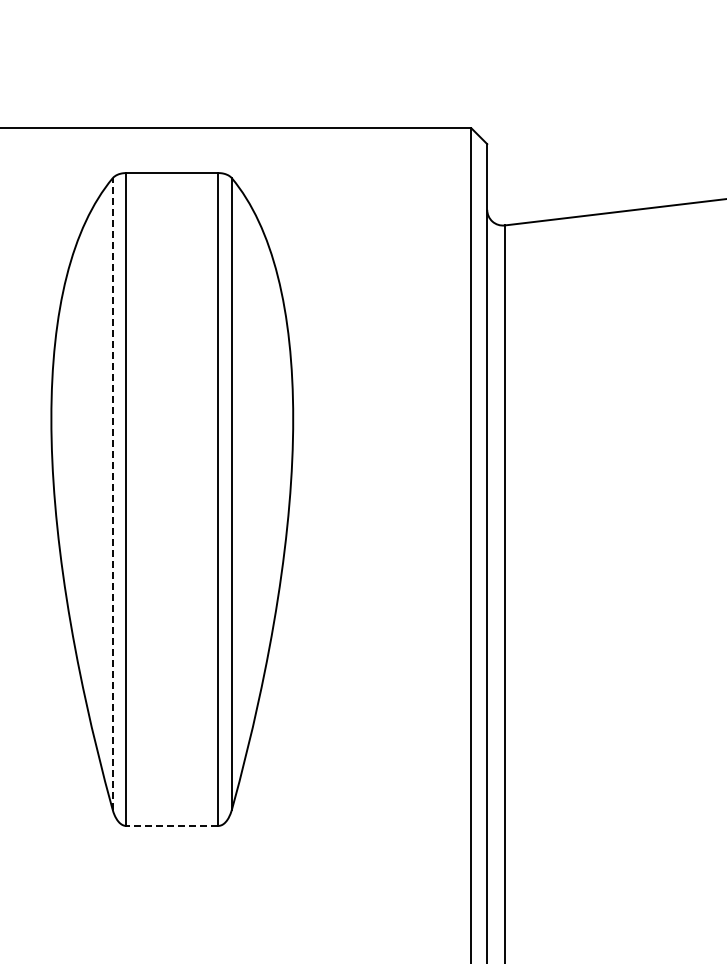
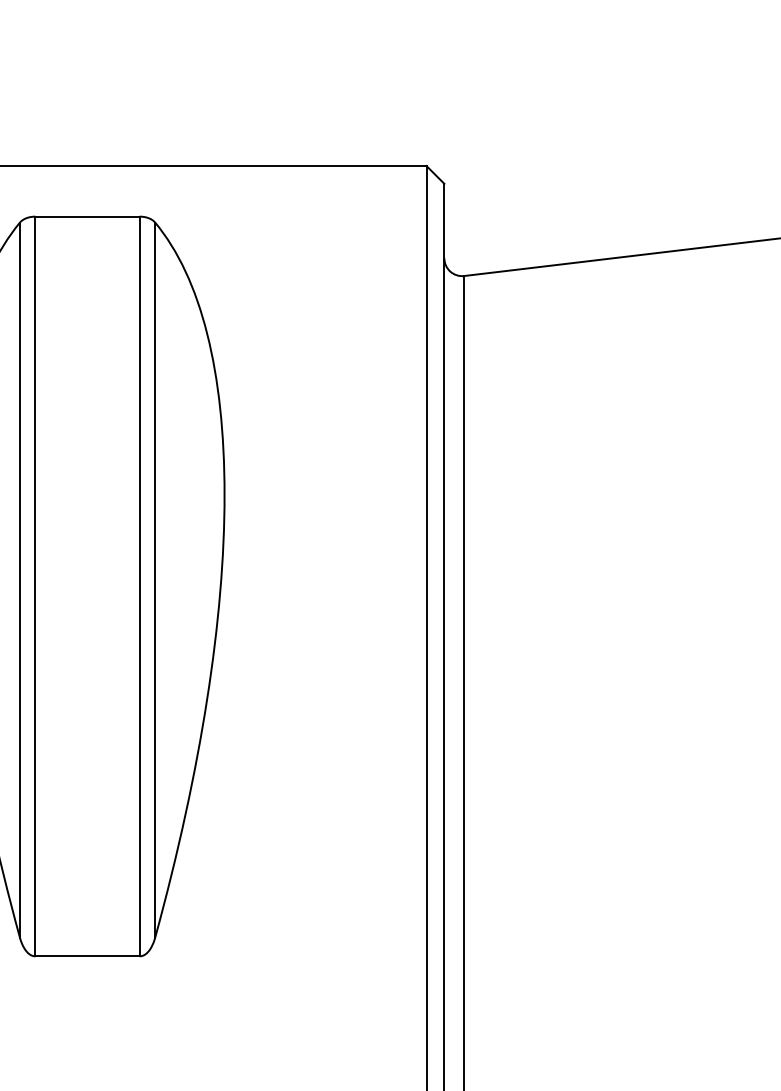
line: (112, 493) -> (19, 579), dashed -> solid
line: (171, 825) -> (86, 955), dashed -> solid

